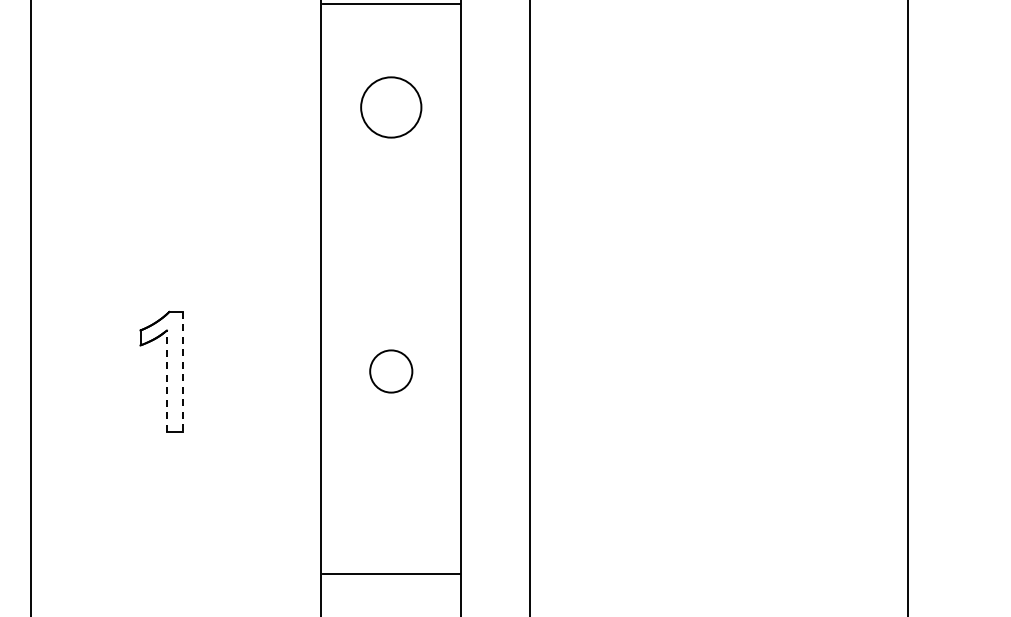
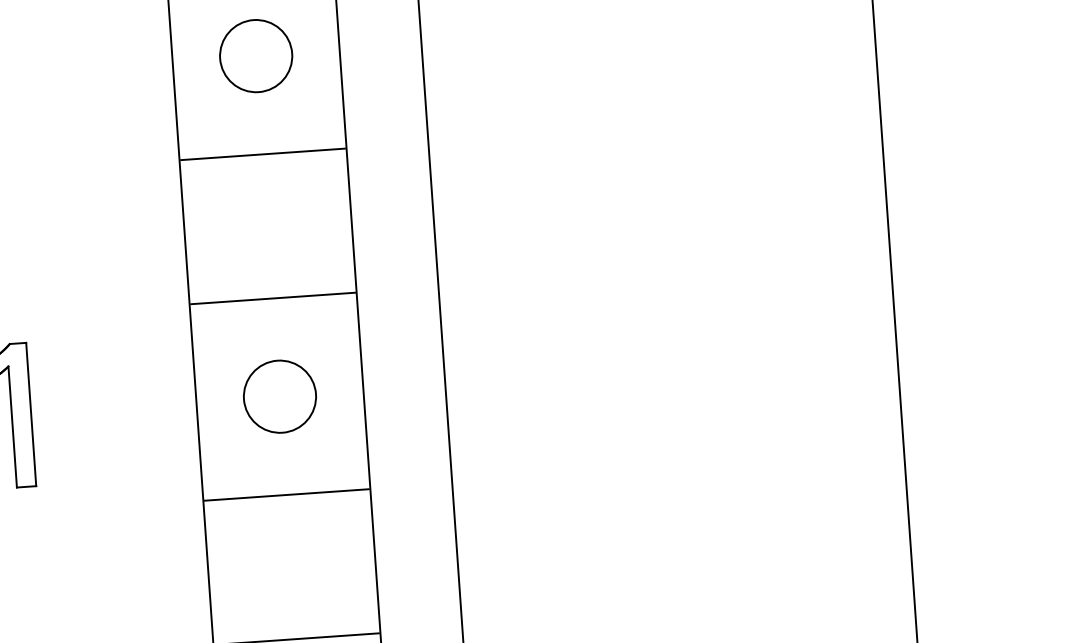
circle: (391, 107) -> (256, 56), moved
line: (390, 168) -> (262, 154), added
line: (390, 289) -> (272, 298), added
line: (183, 371) -> (31, 414), dashed -> solid
circle: (391, 371) -> (280, 396), size x1.43
line: (166, 381) -> (12, 427), dashed -> solid
line: (390, 453) -> (285, 494), added

